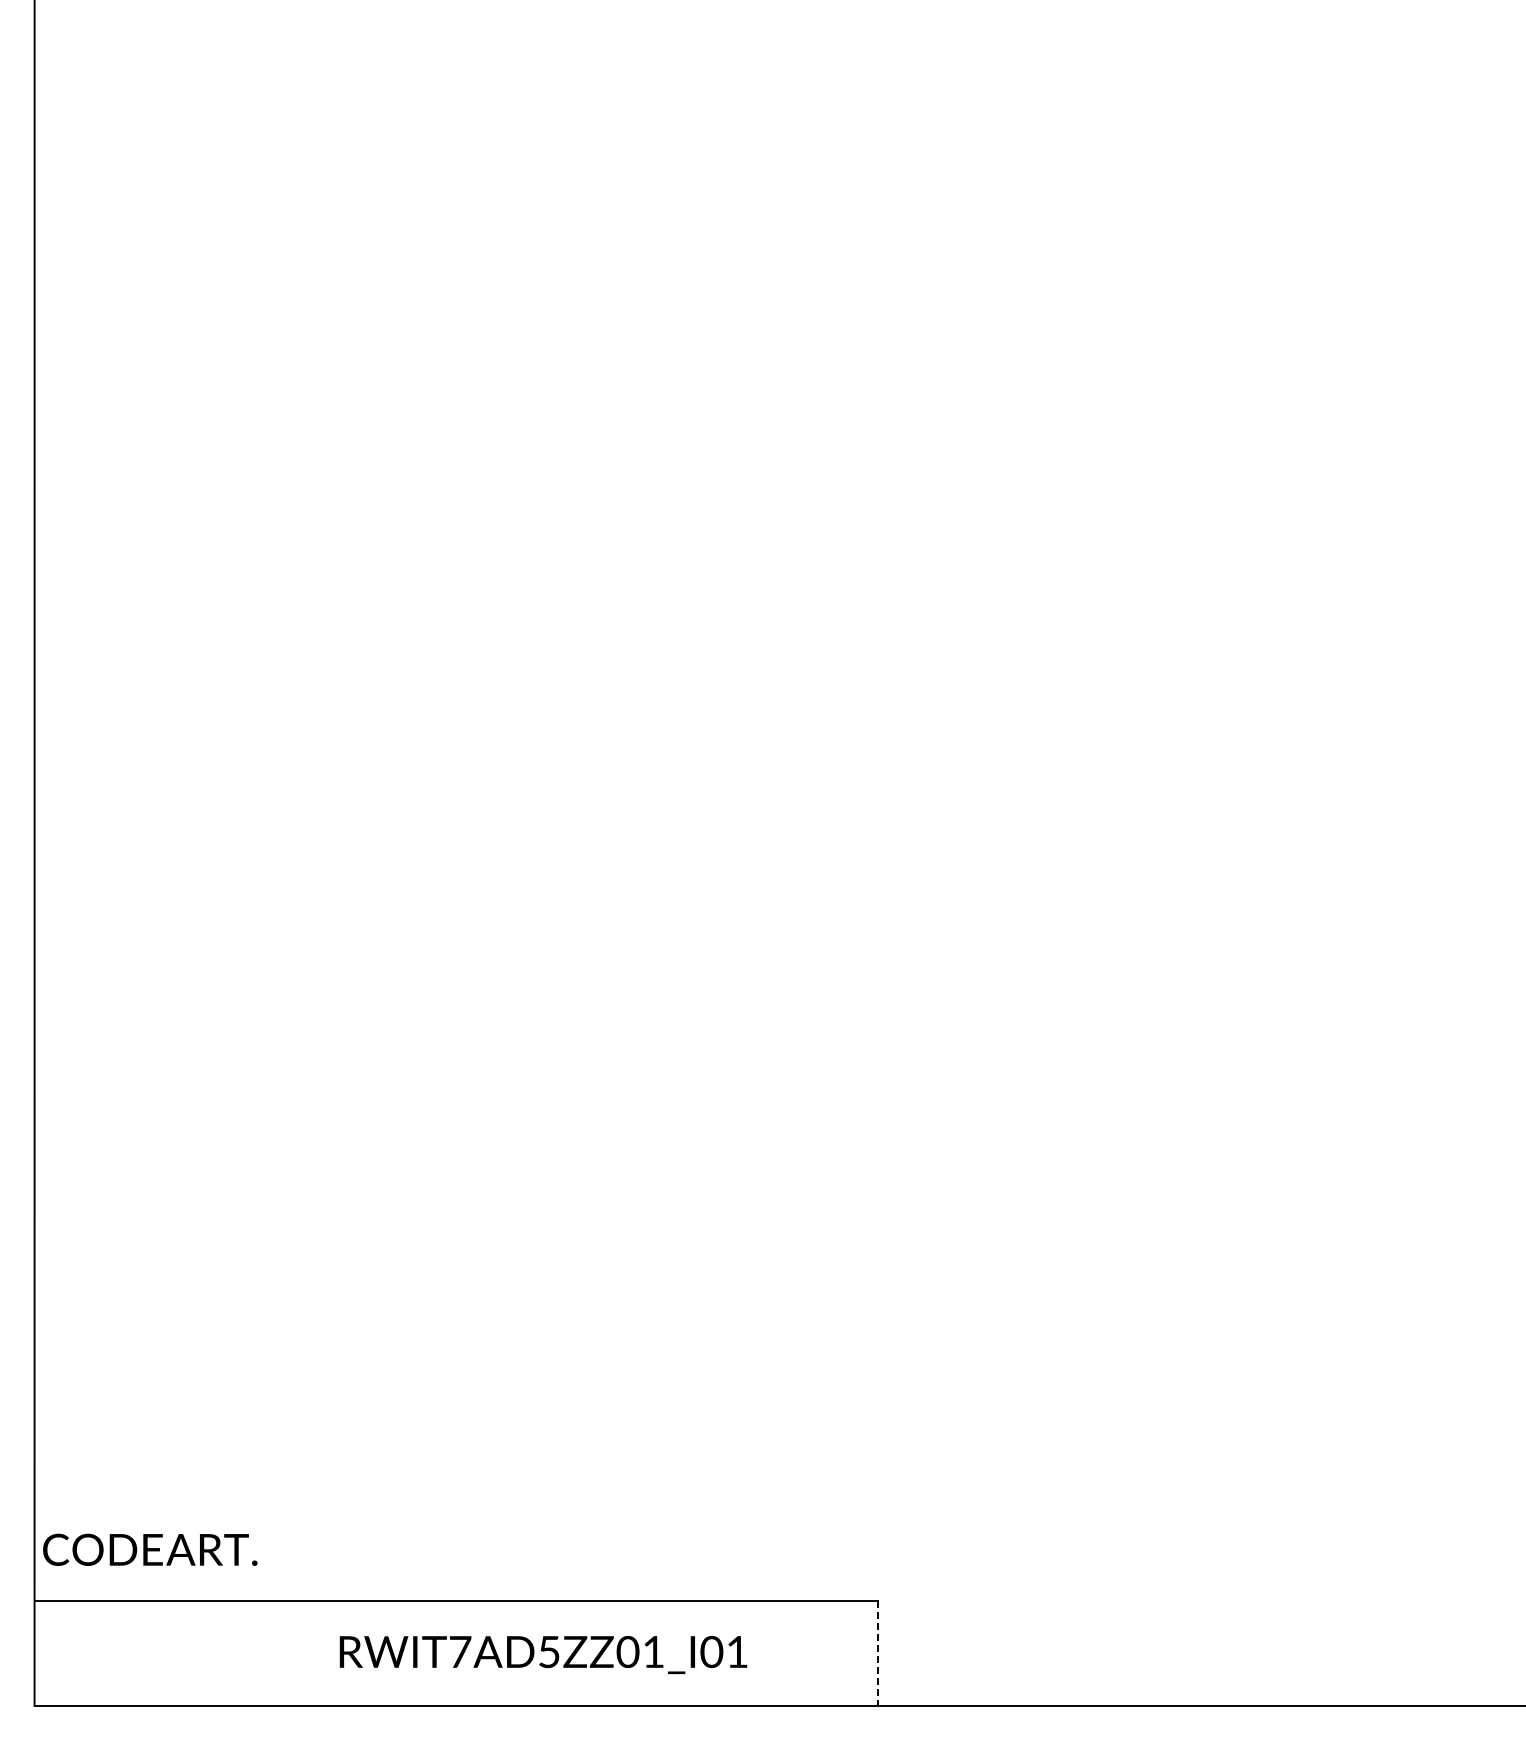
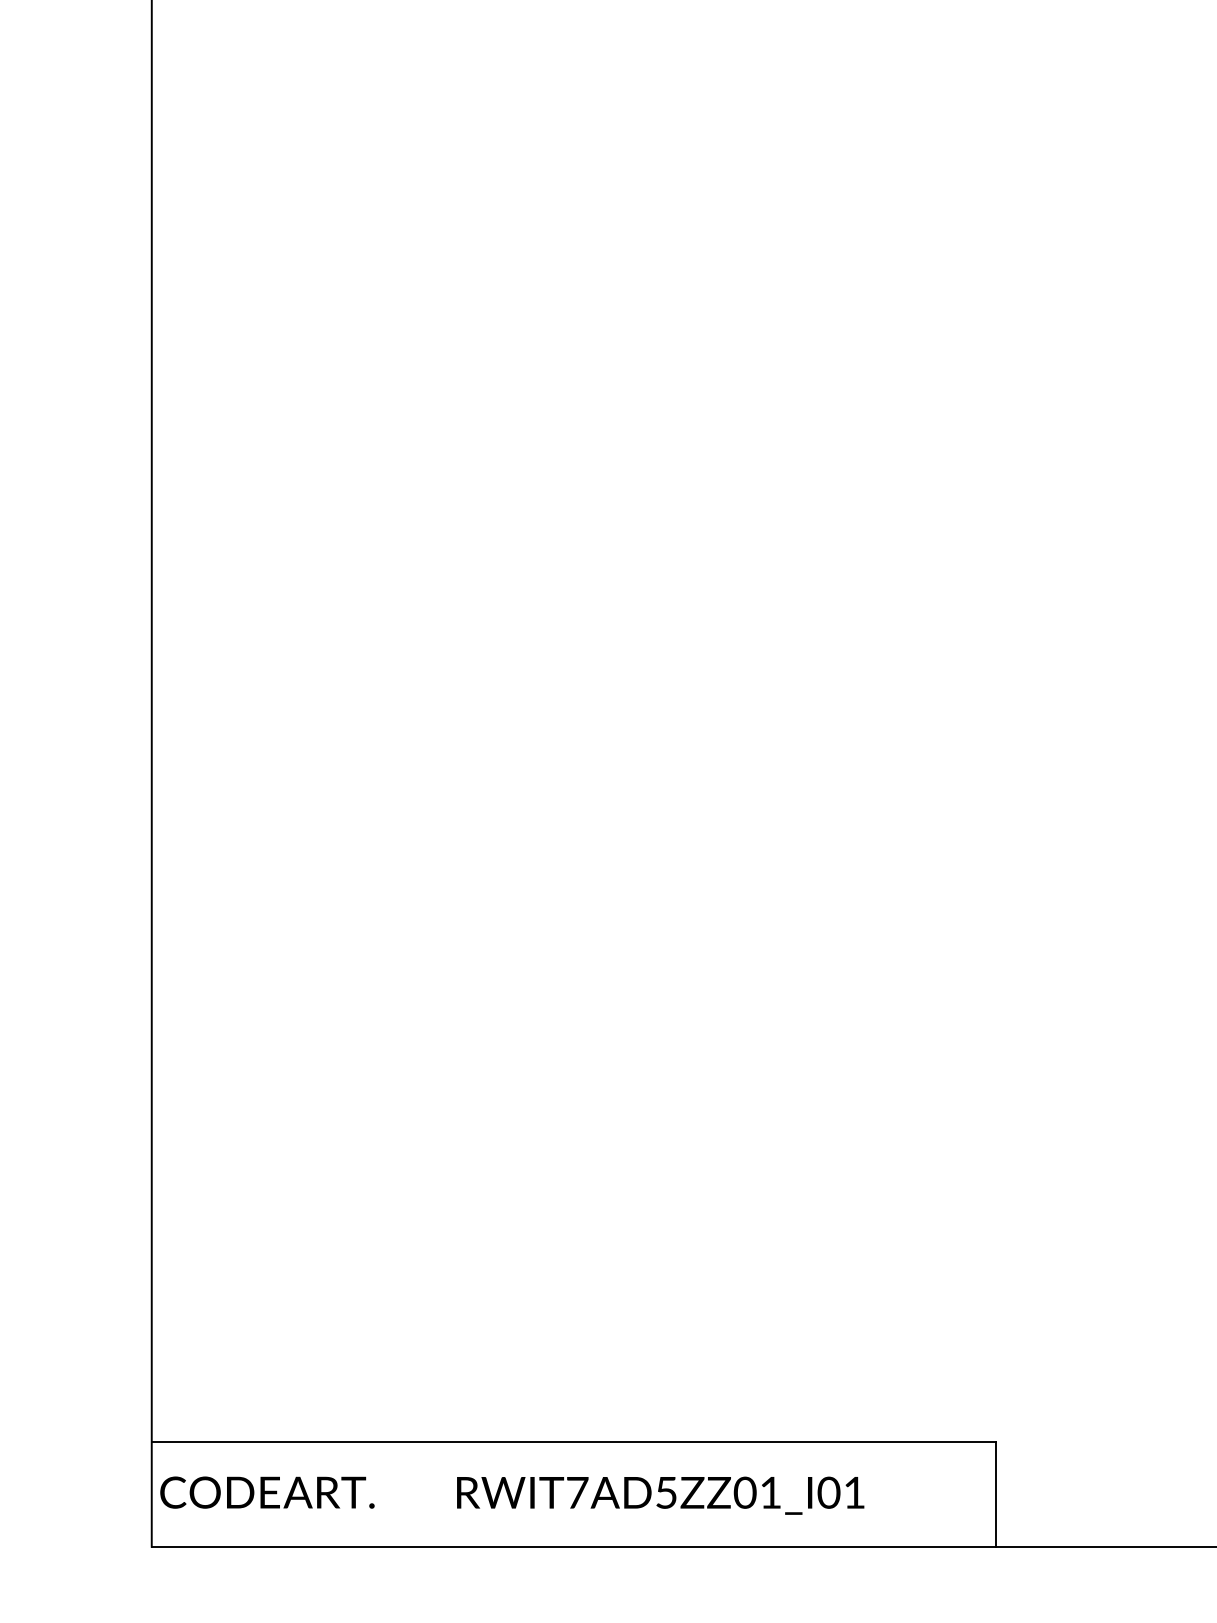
text: (150, 1549) -> (267, 1492), moved
line: (878, 1654) -> (995, 1495), dashed -> solid

